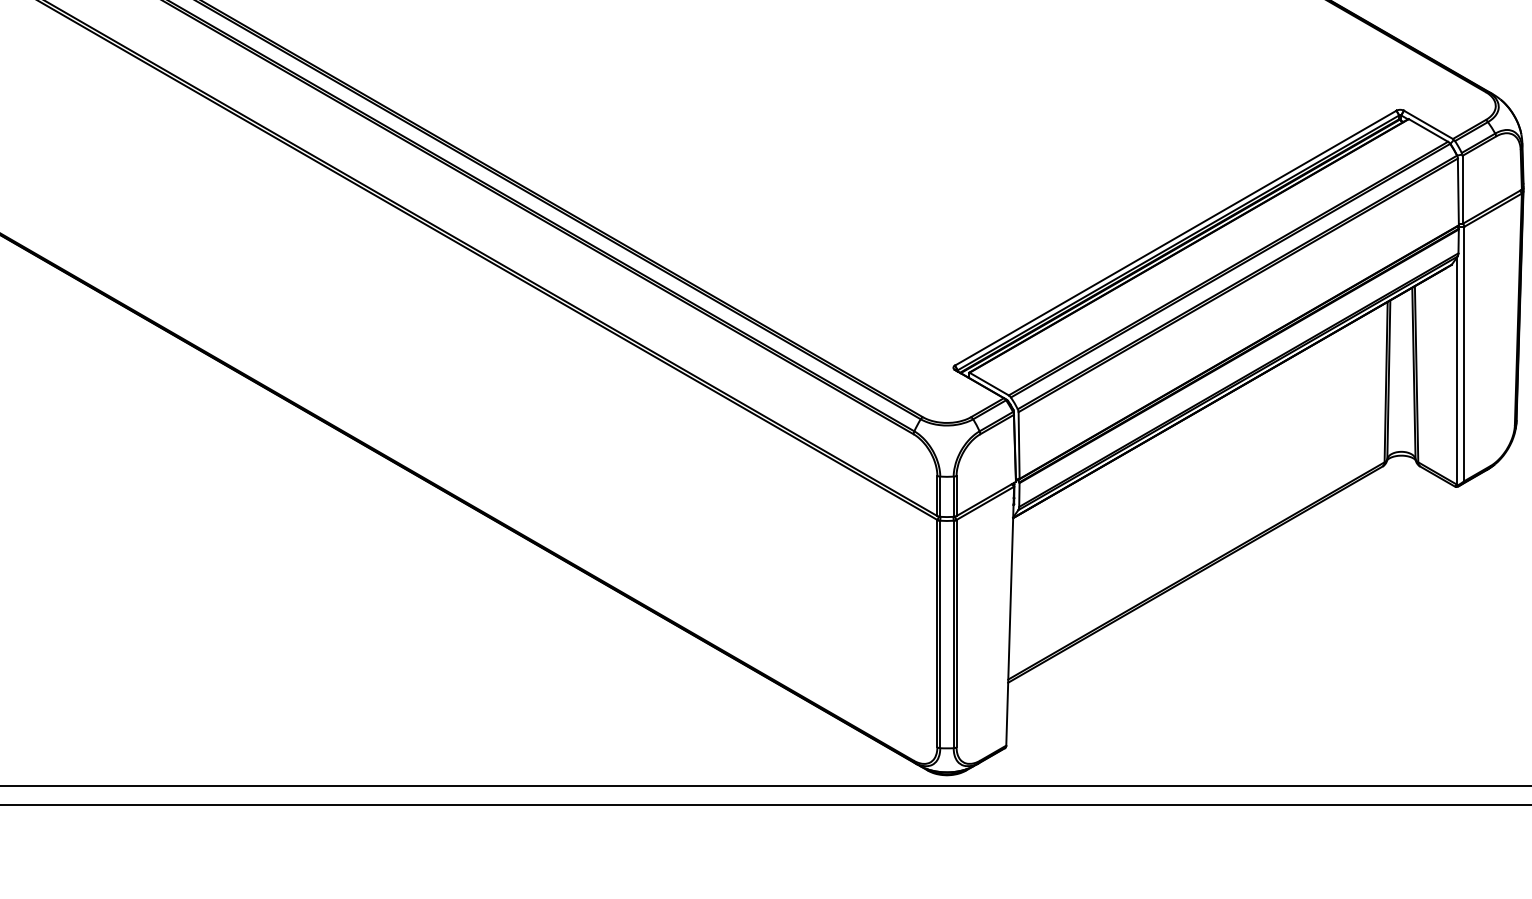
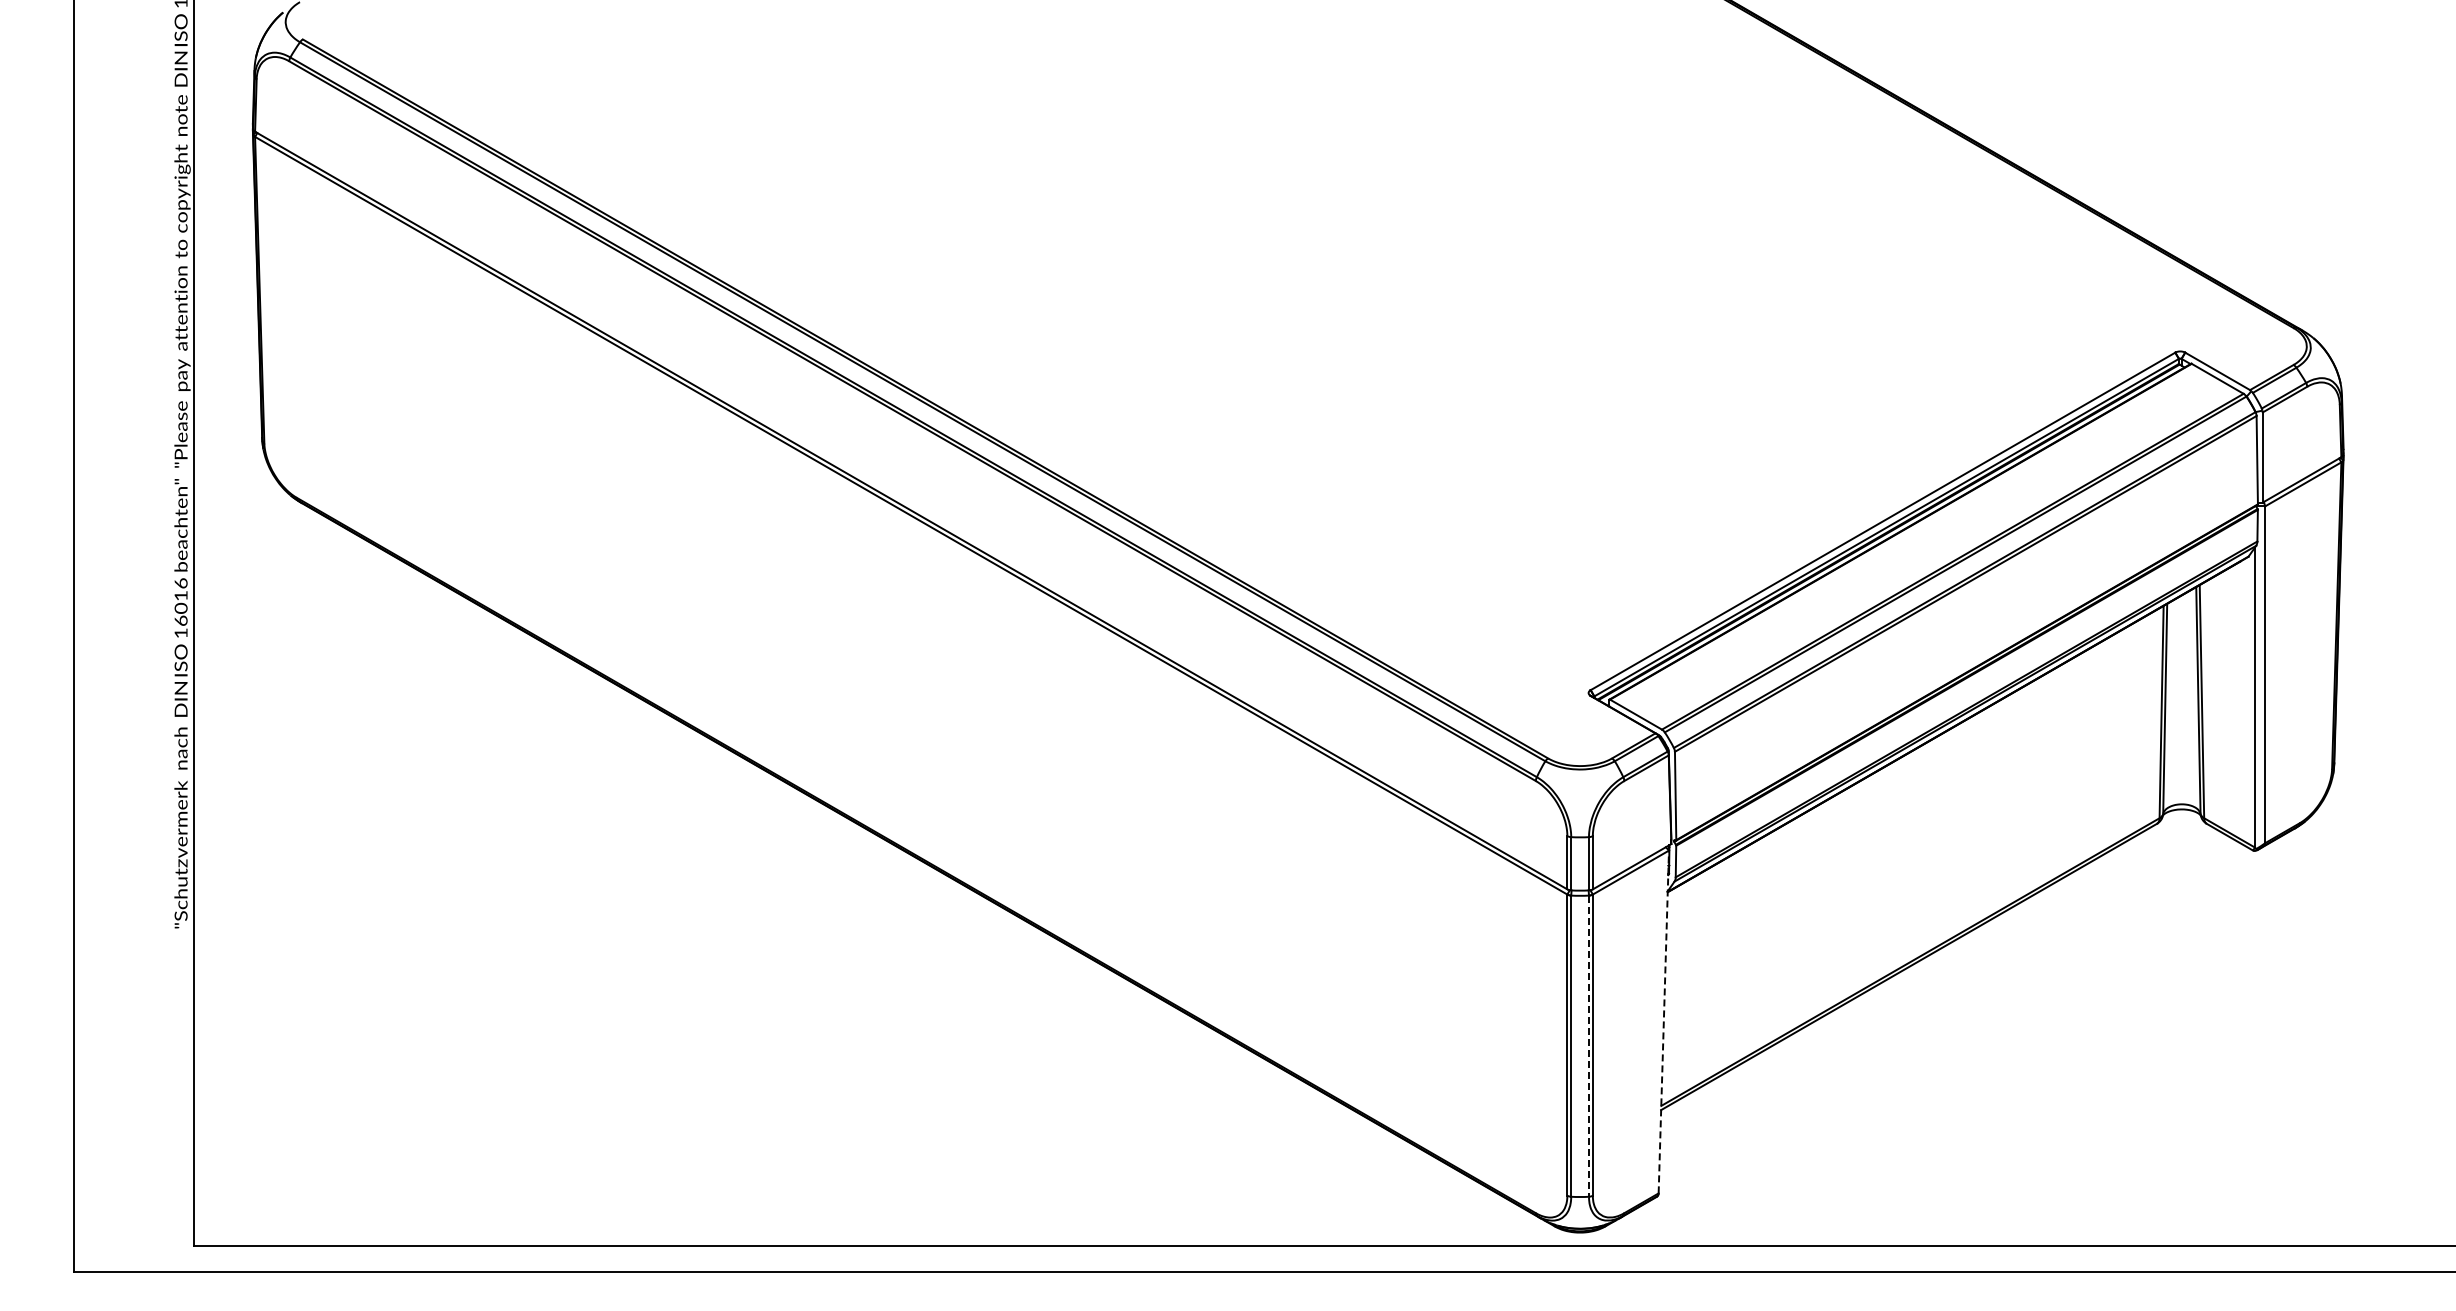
line: (1009, 615) -> (1663, 1021), solid -> dashed
line: (953, 634) -> (1588, 1046), solid -> dashed

